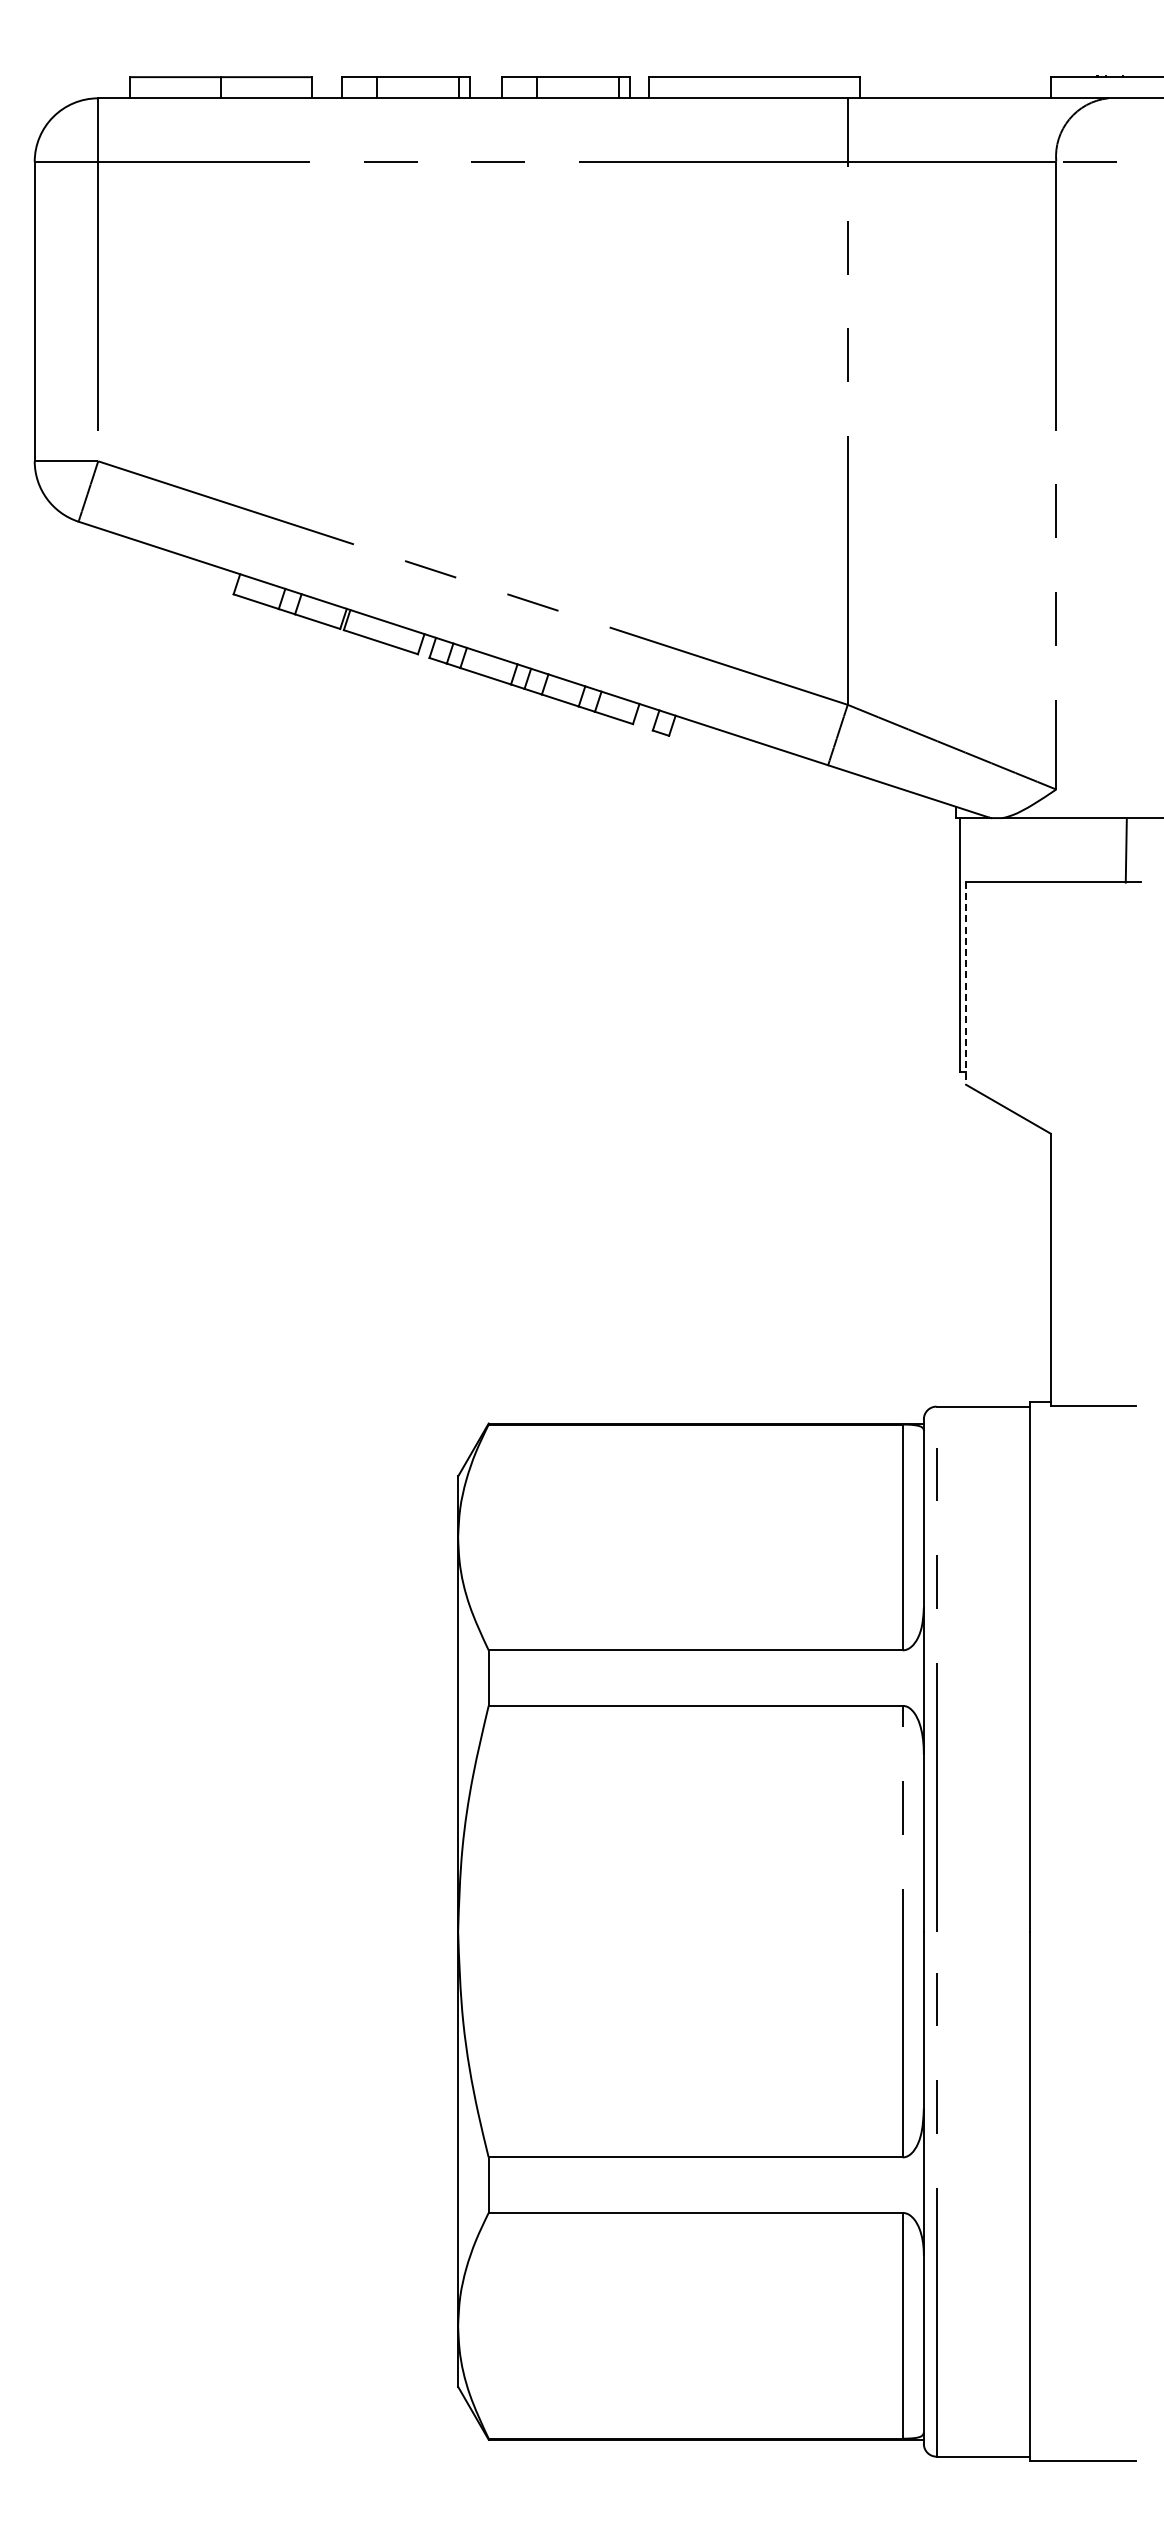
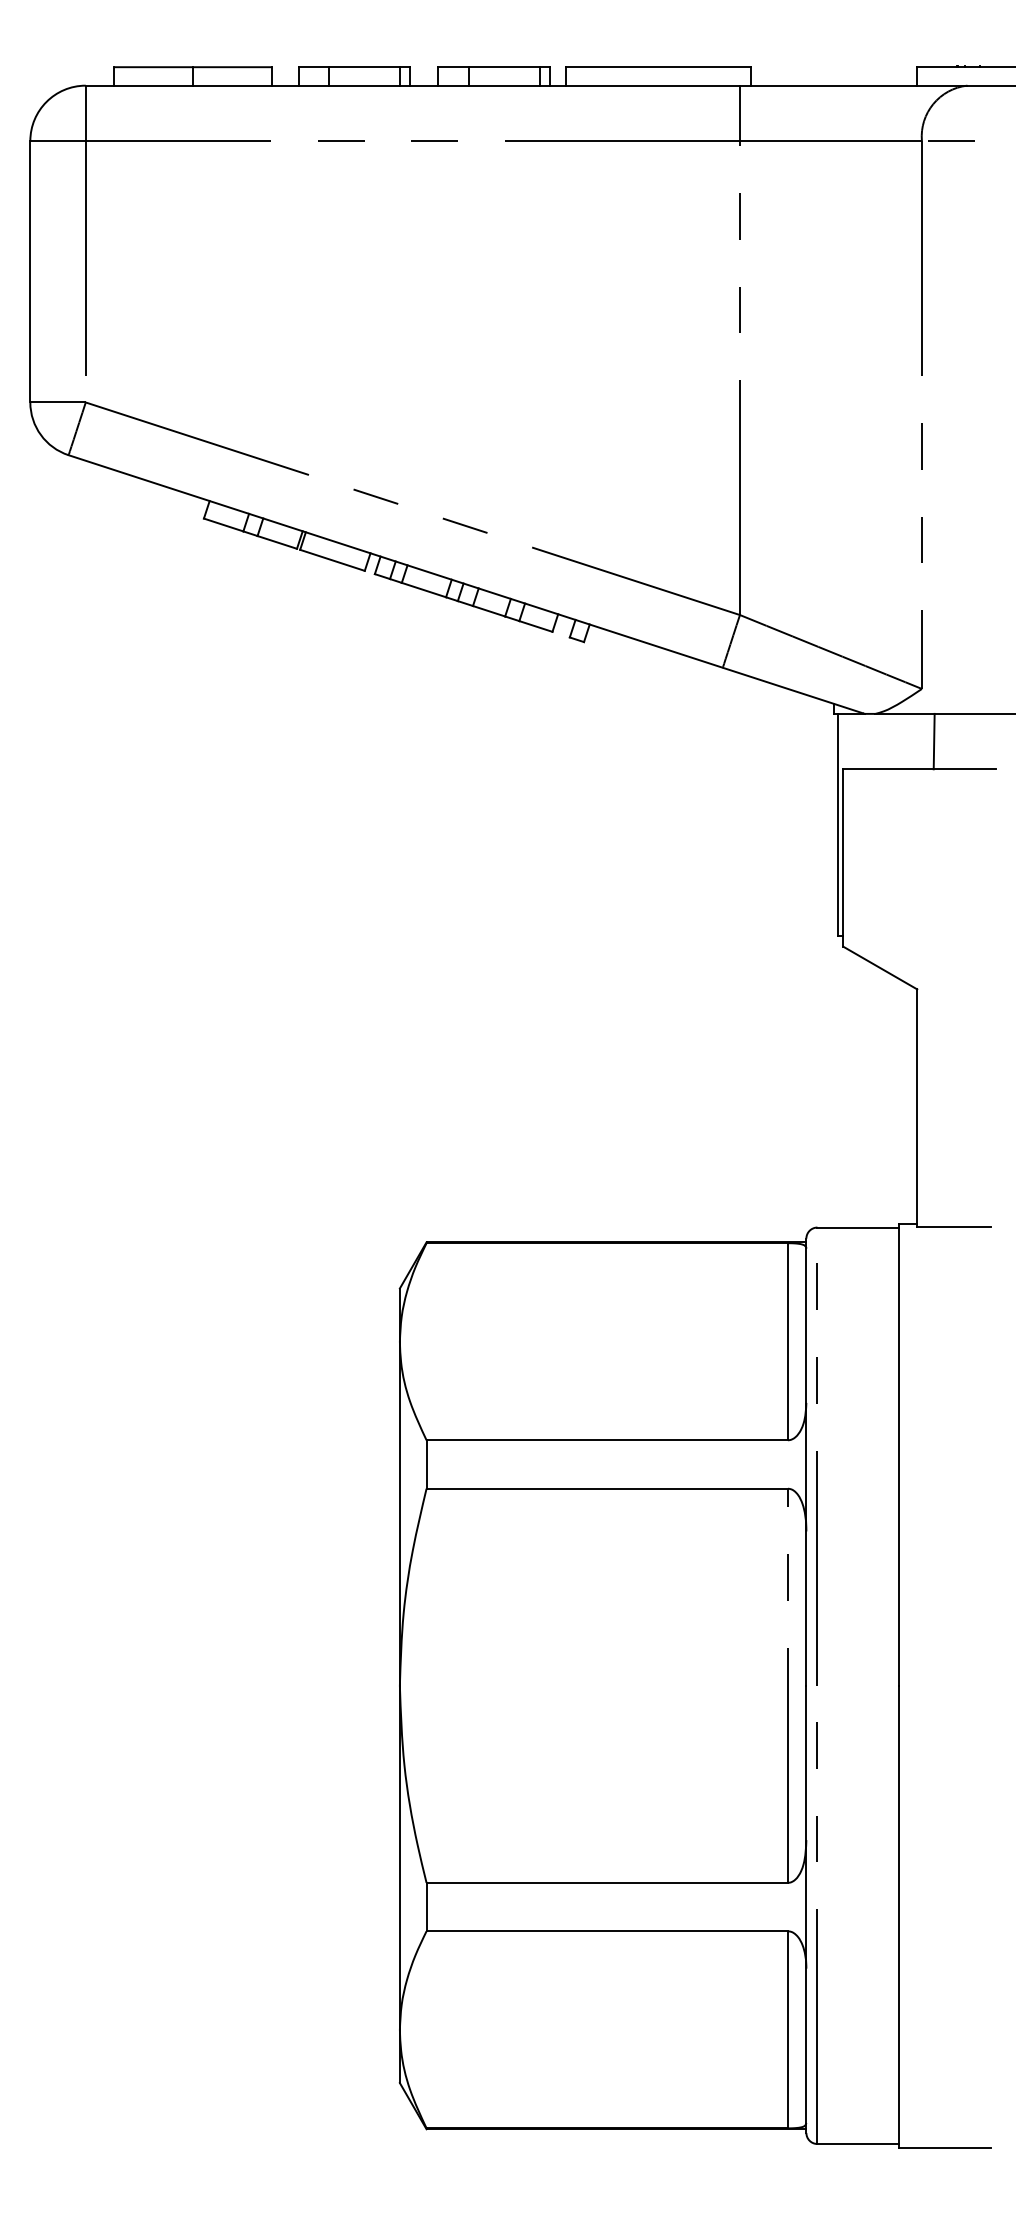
line: (1125, 850) -> (933, 741), moved
line: (966, 983) -> (843, 858), dashed -> solid

